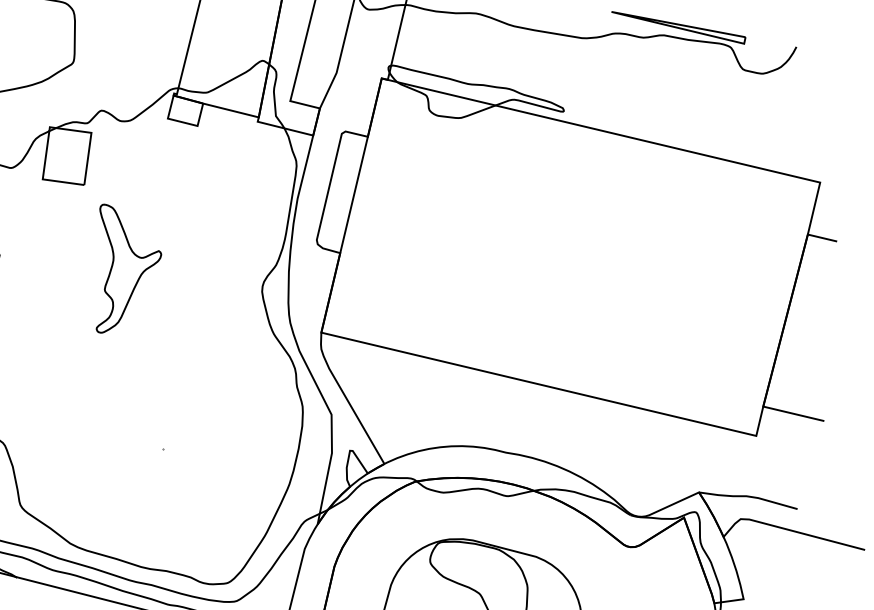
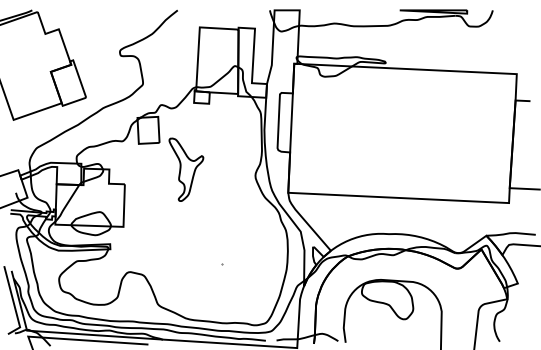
part: (123, 271) -> (186, 169), moved

